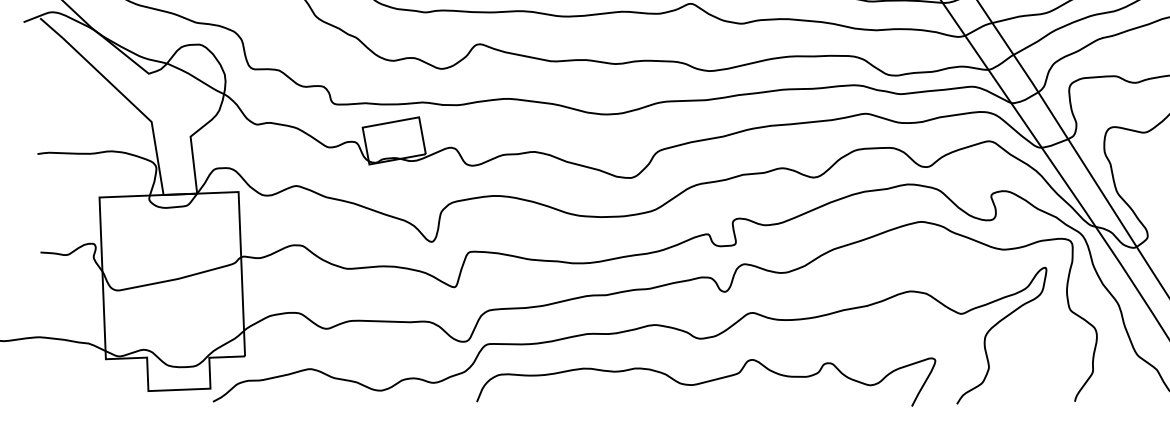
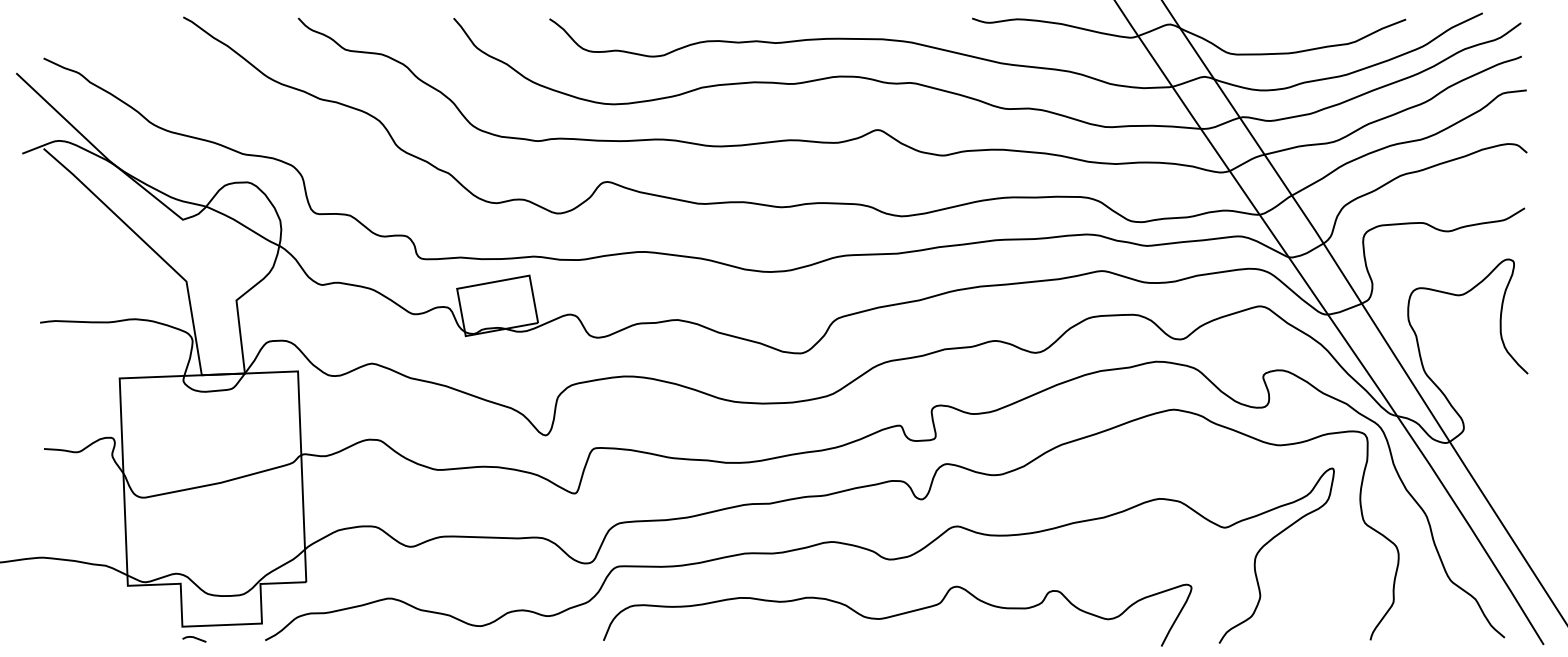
line: (157, 400) -> (194, 638), added

